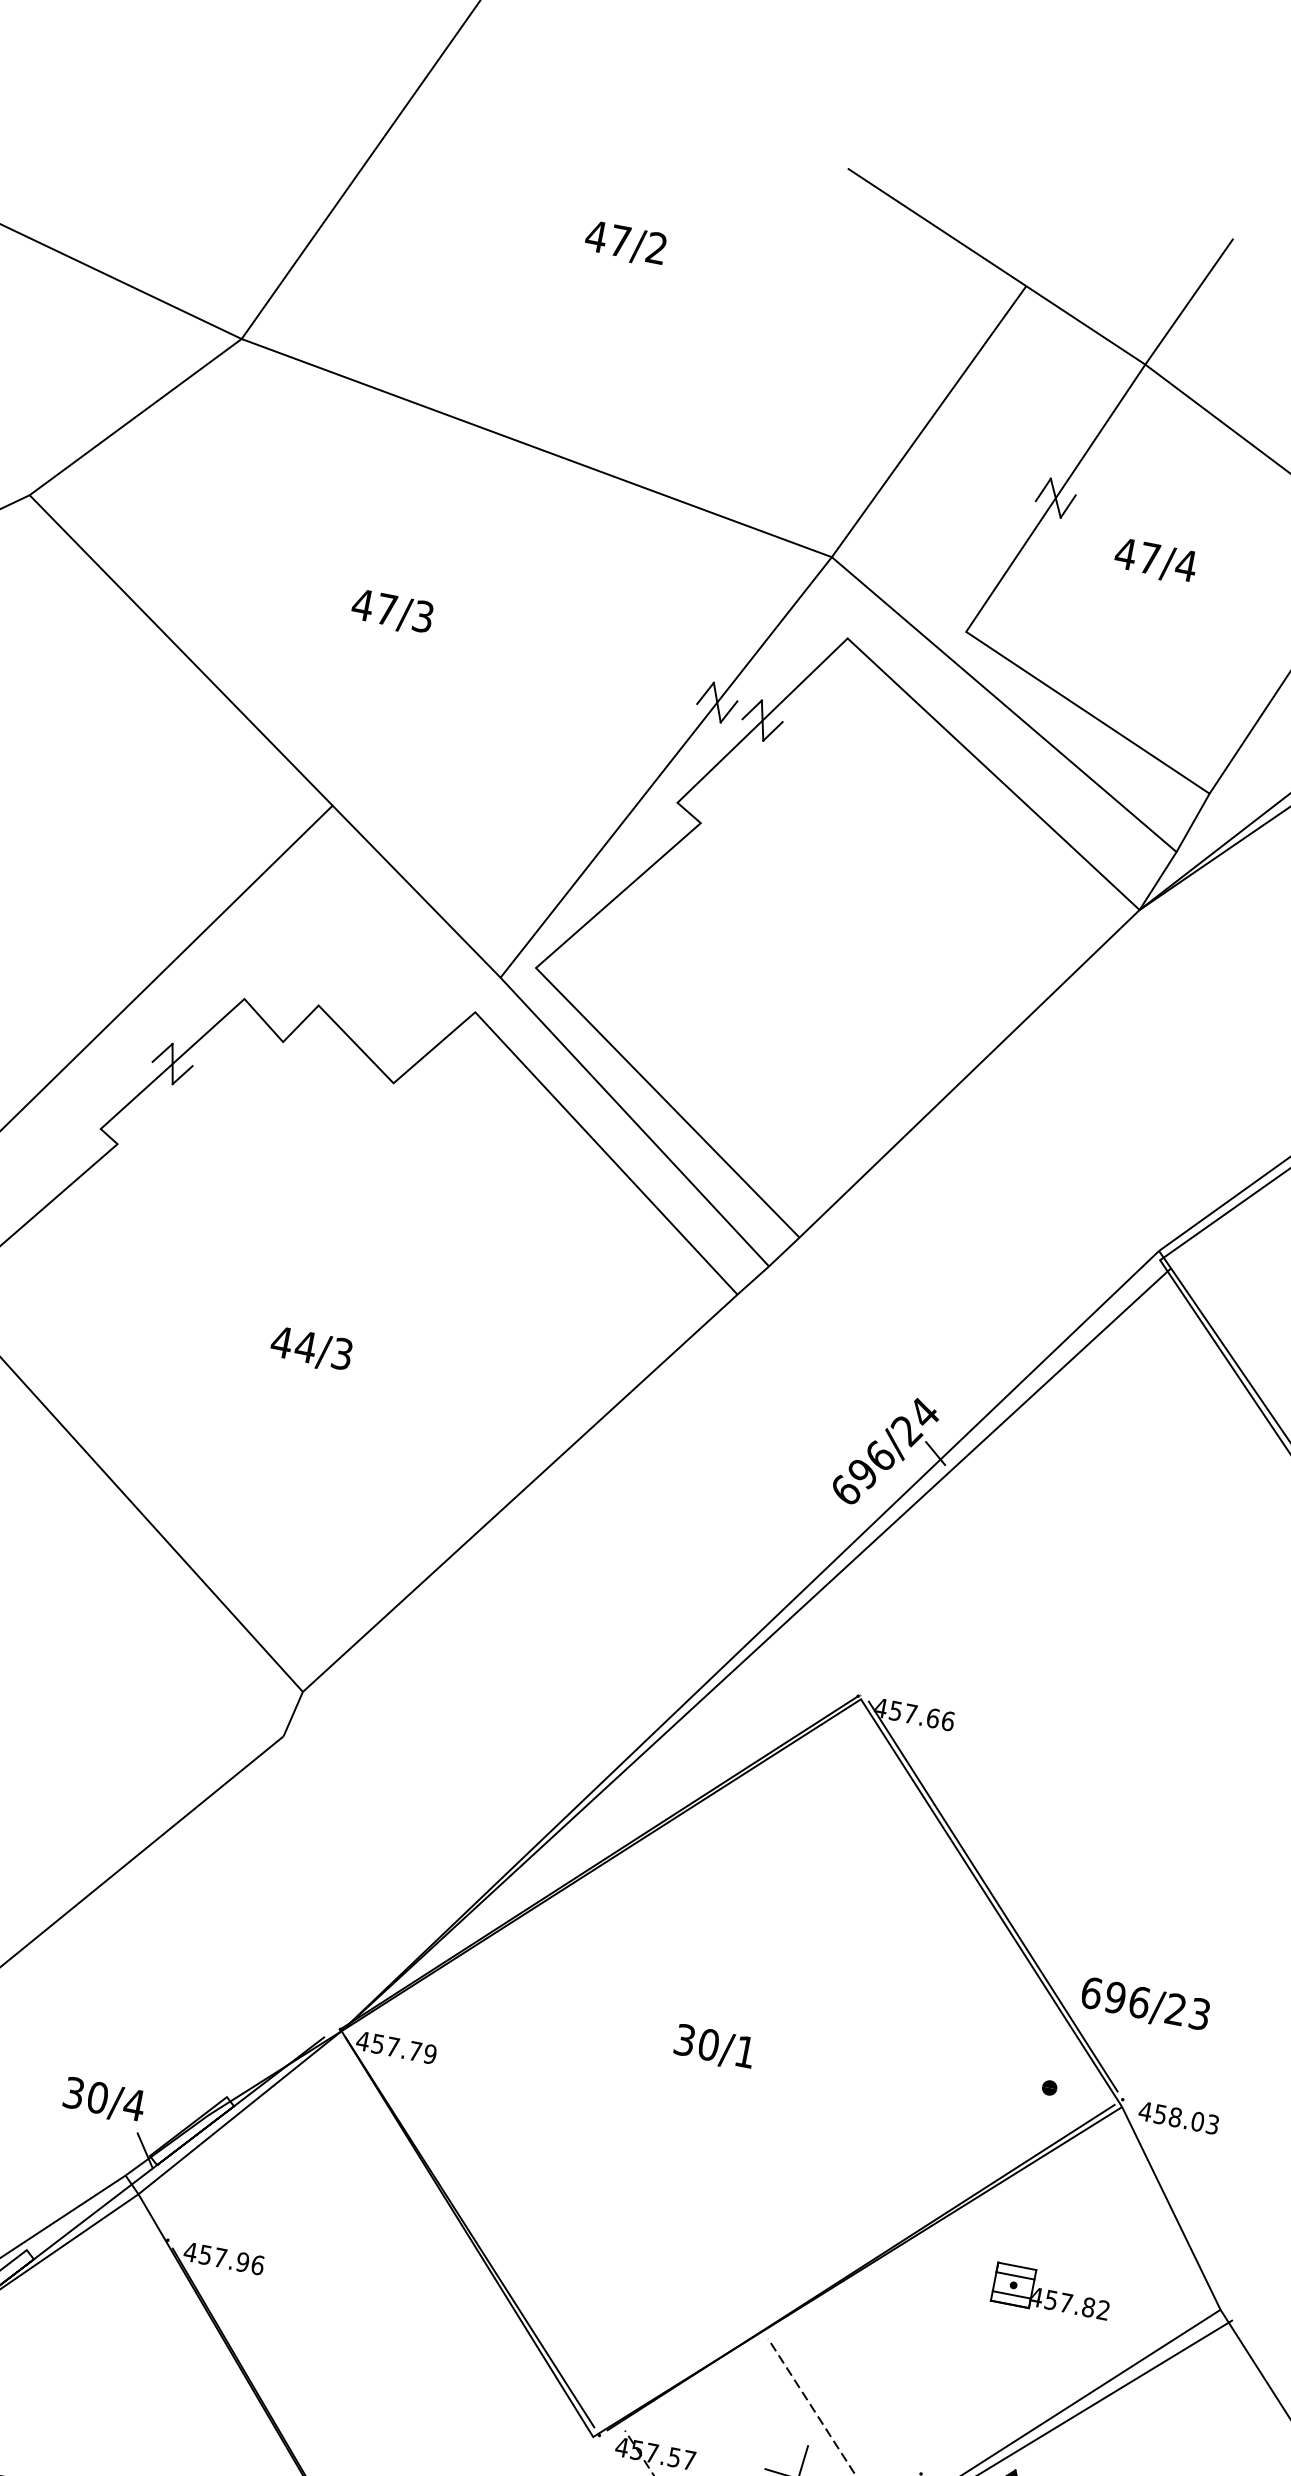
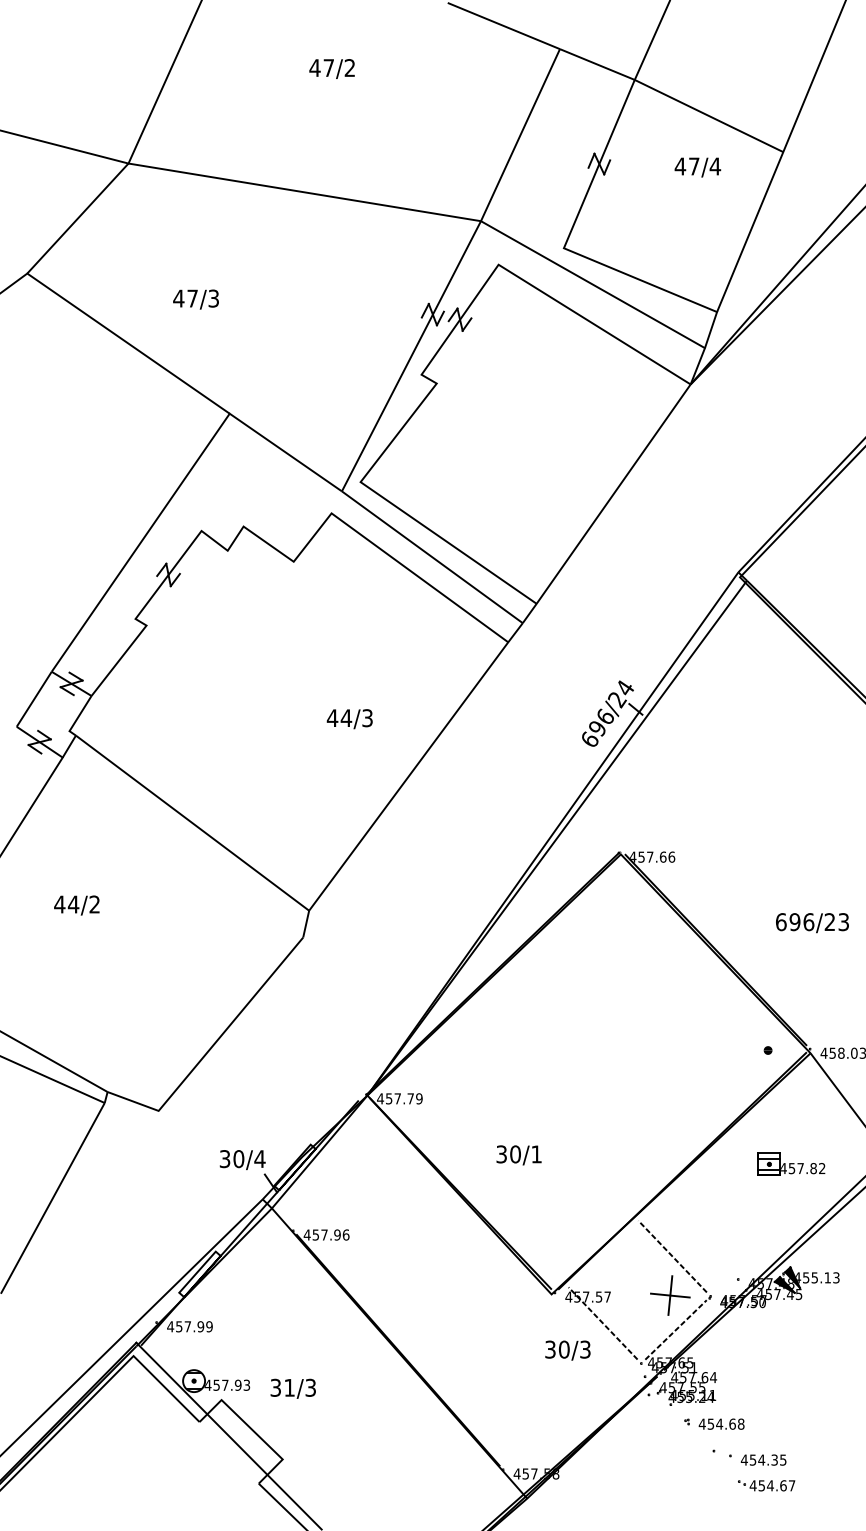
text: (1155, 561) -> (697, 167), moved
text: (391, 612) -> (195, 299), moved
text: (310, 1350) -> (349, 719), moved
text: (1145, 2006) -> (812, 923), moved
text: (713, 2047) -> (518, 1155), moved

